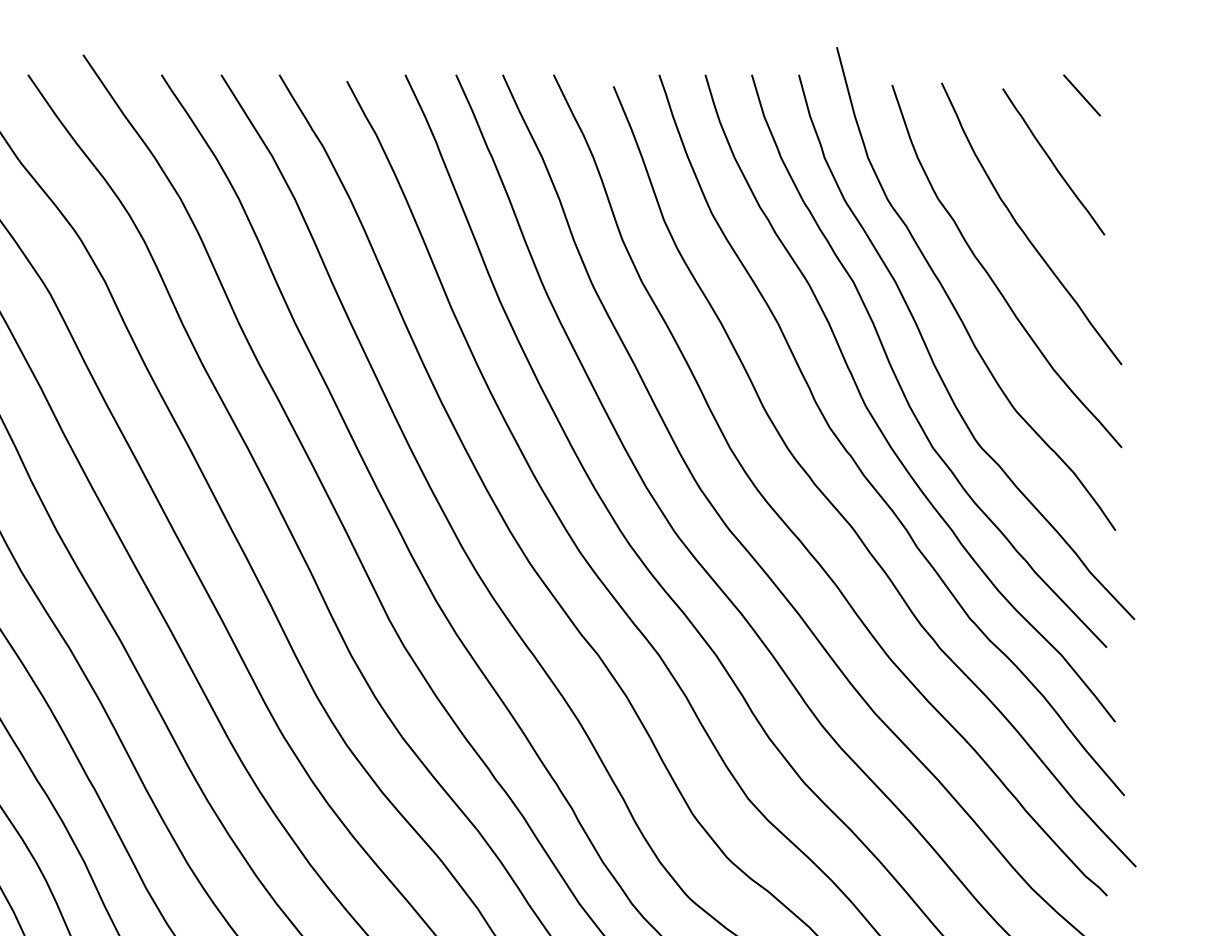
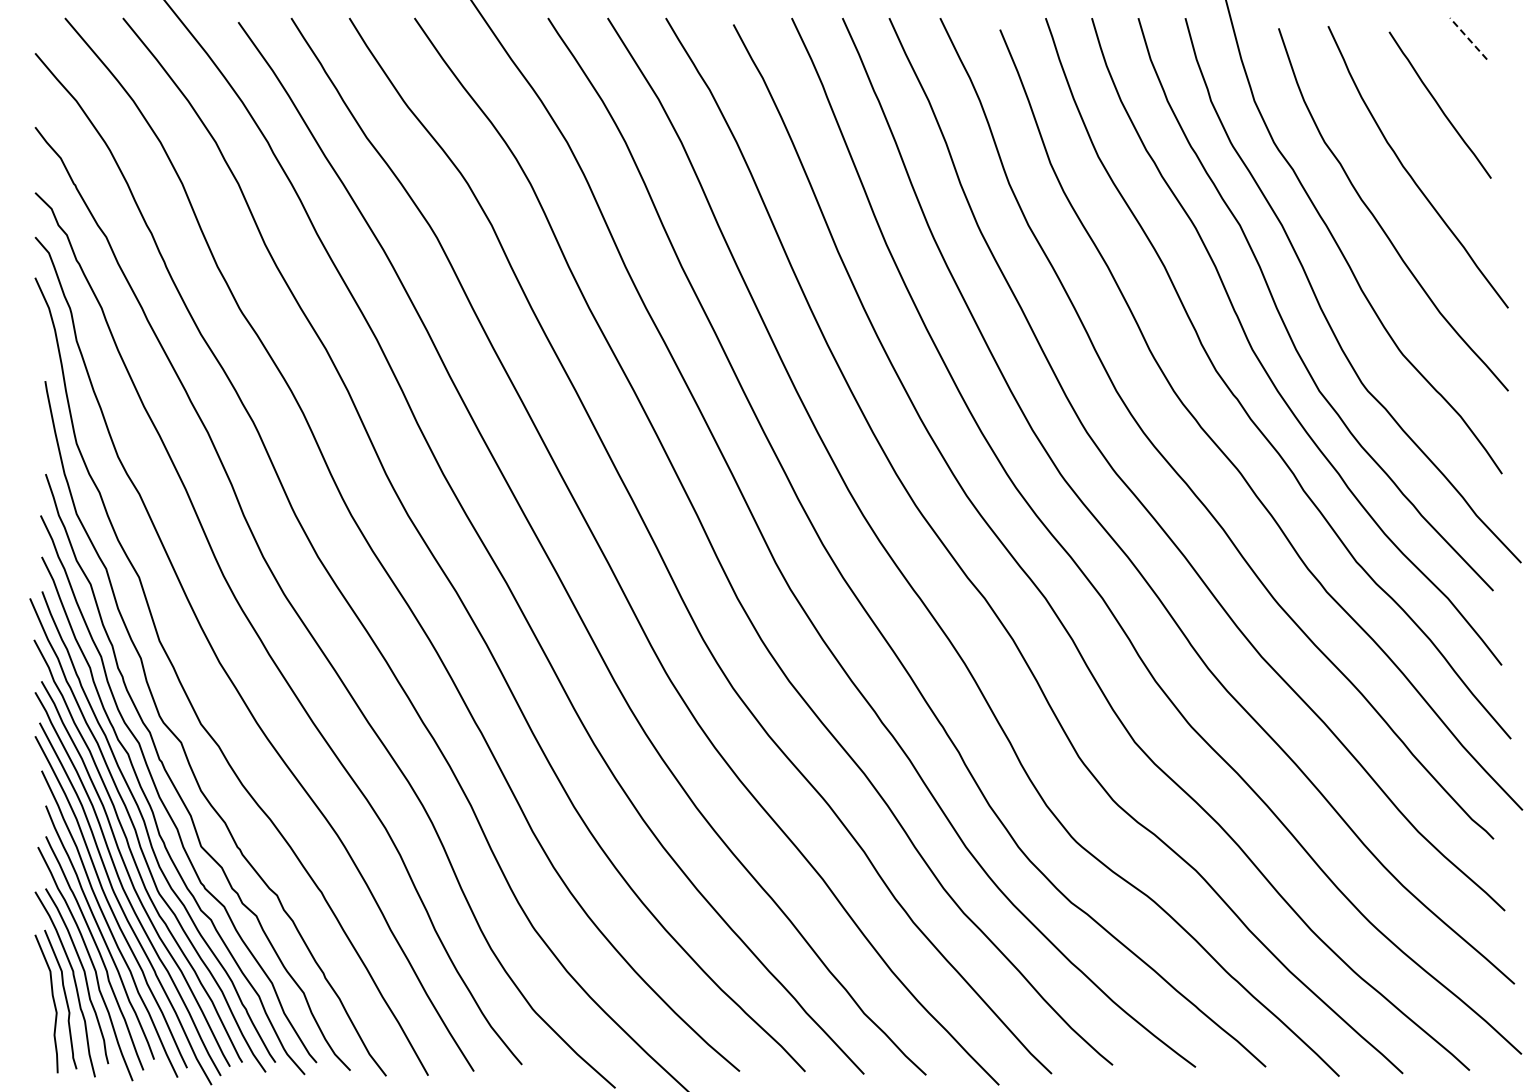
line: (1081, 95) -> (1468, 38), solid -> dashed

